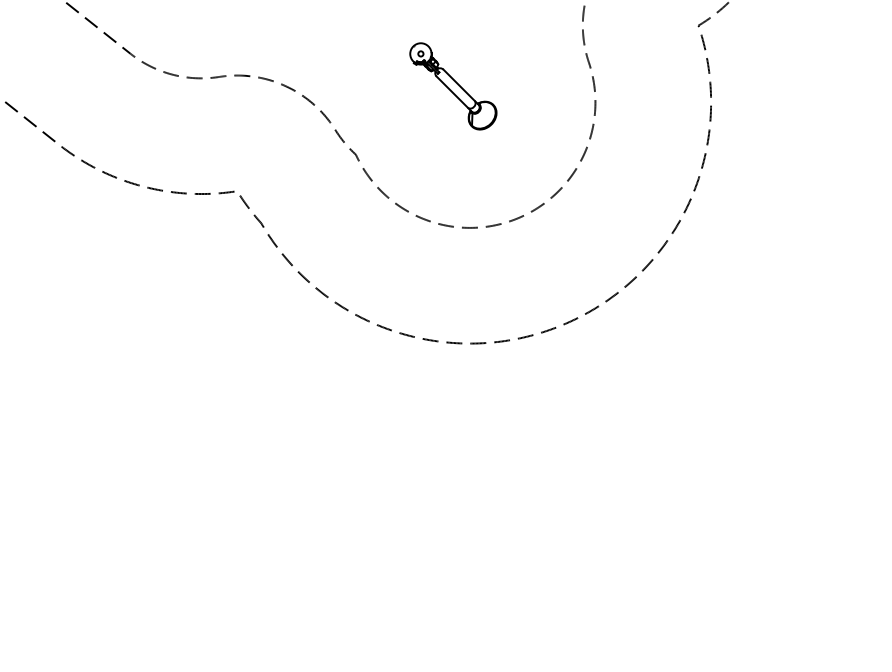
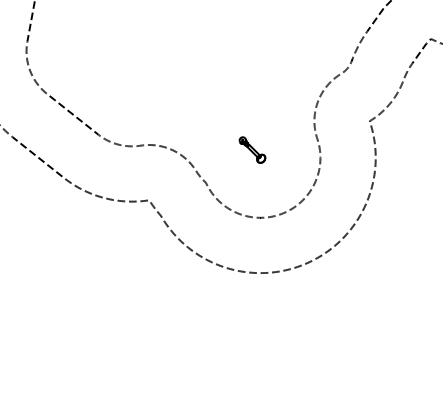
part: (453, 84) -> (252, 149), size x0.62

